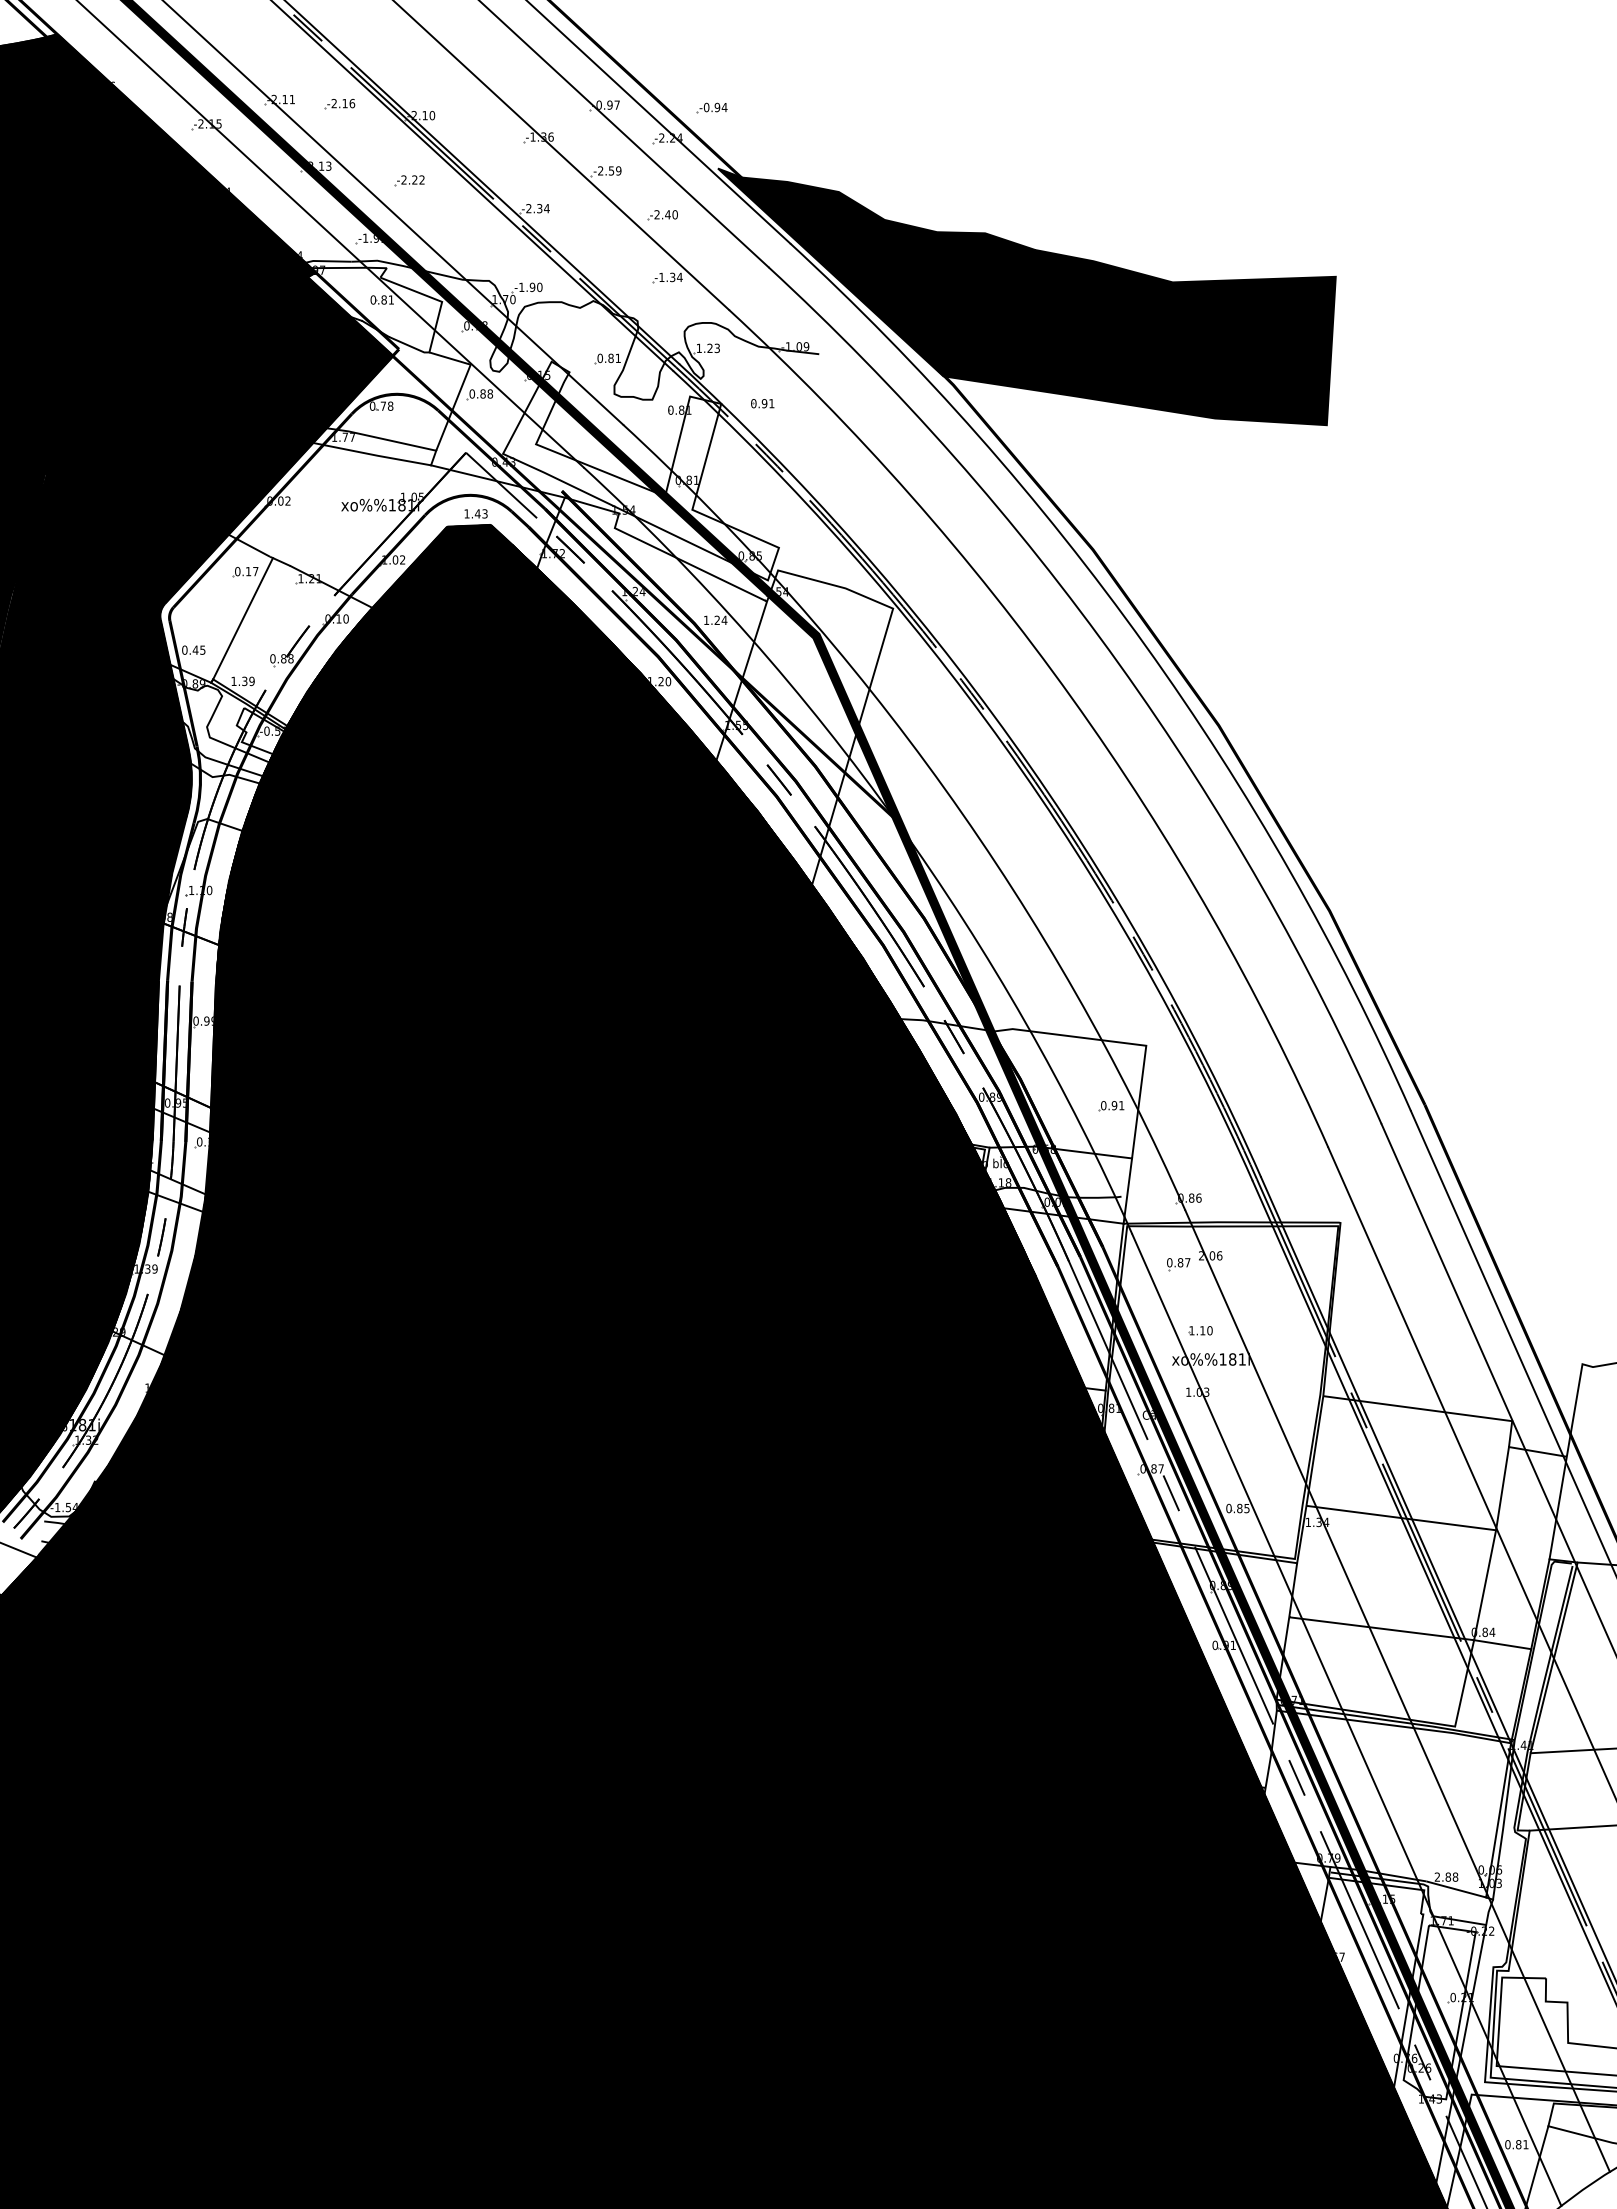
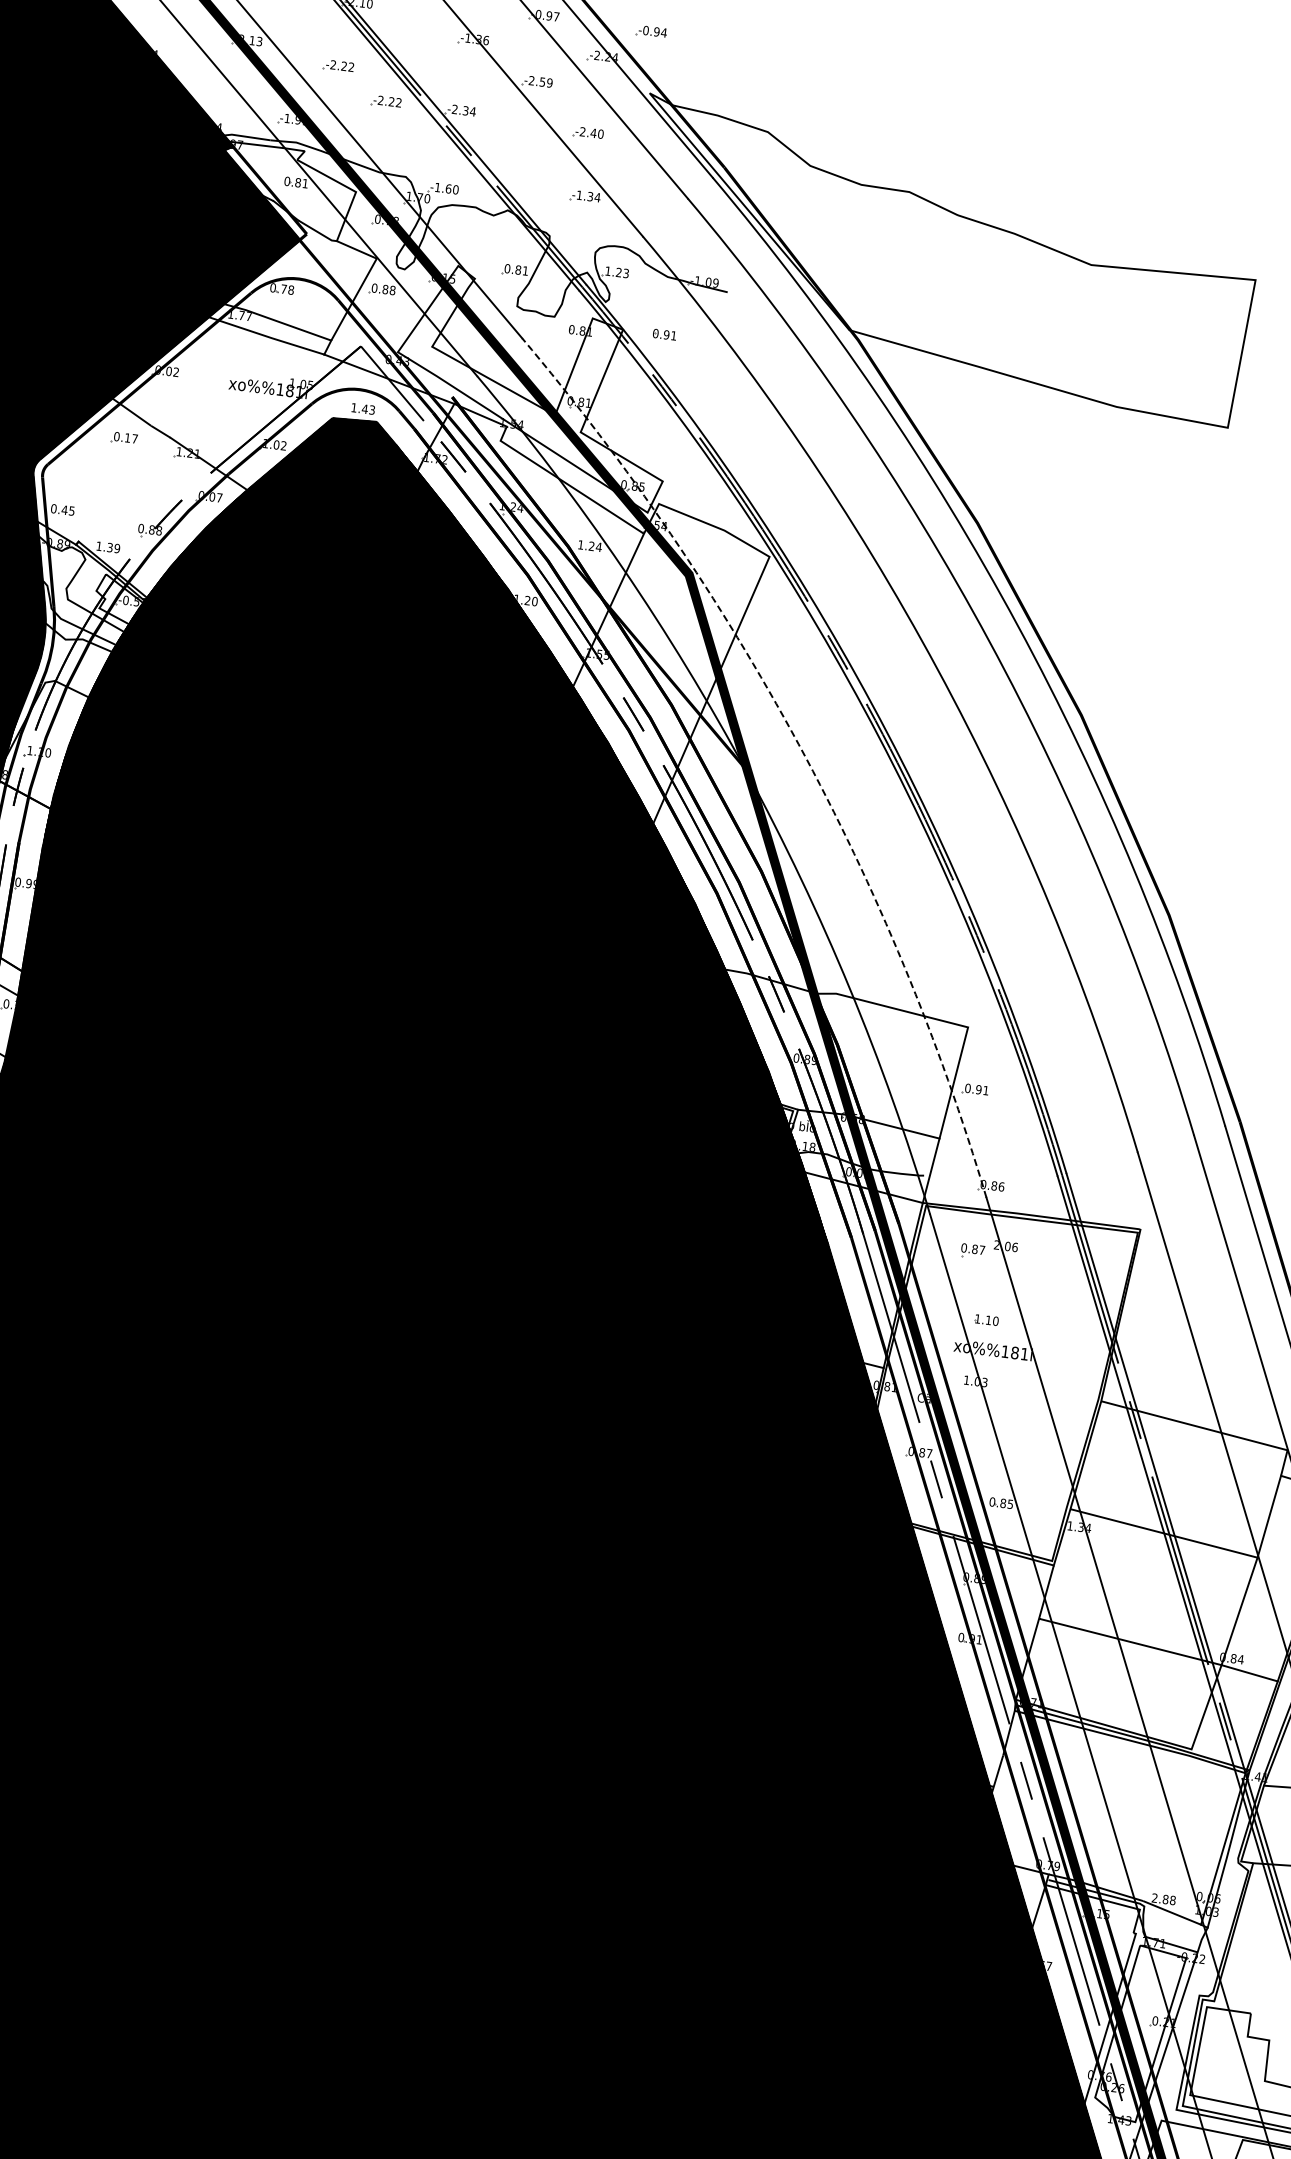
part: (460, 209) -> (386, 101), added
text: (532, 287) -> (448, 189), -1.90 -> -1.60
fill: (1026, 296) -> (942, 260), removed
line: (242, 618) -> (115, 484), removed
text: (342, 618) -> (216, 496), 0.10 -> 0.07
arc: (944, 788) -> (798, 743), solid -> dashed
part: (1111, 1106) -> (975, 1090), moved

